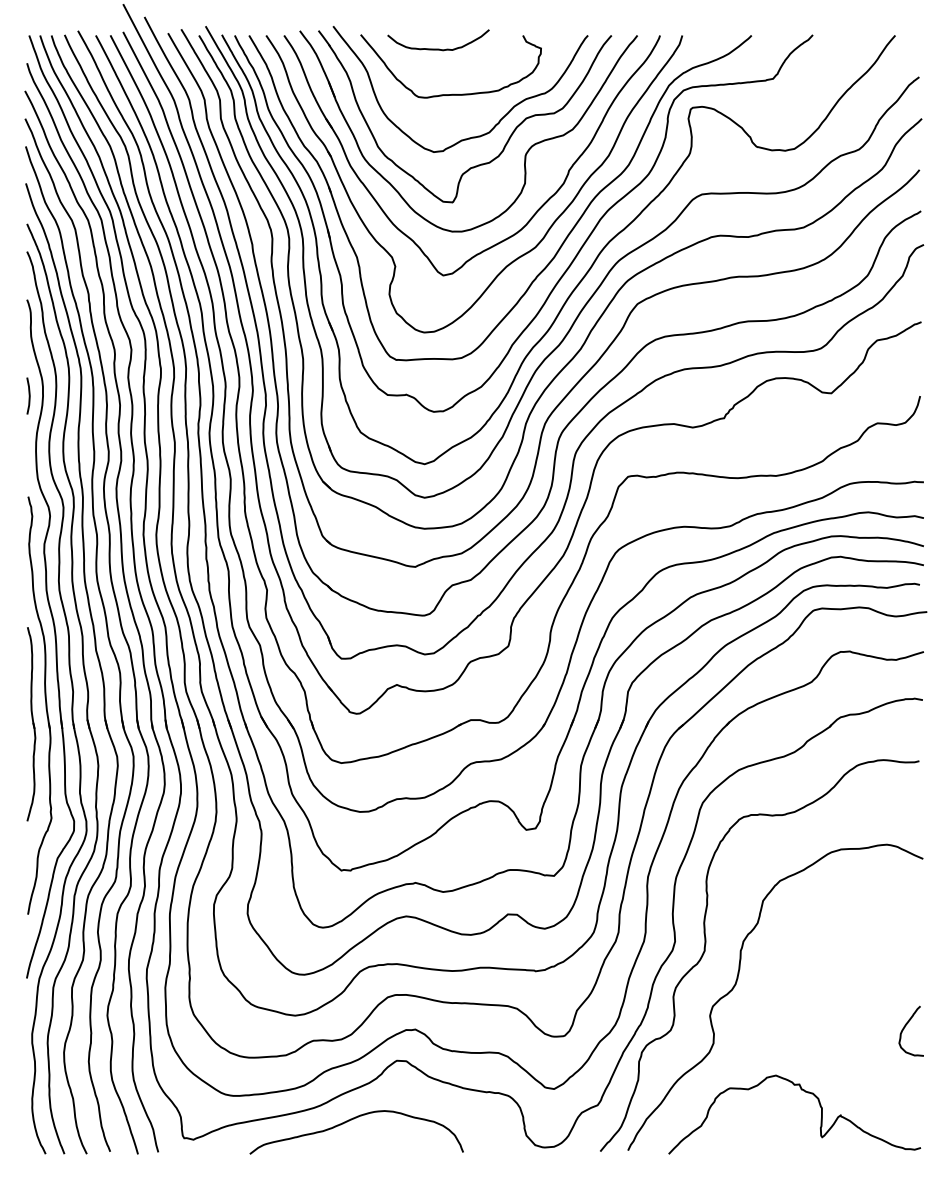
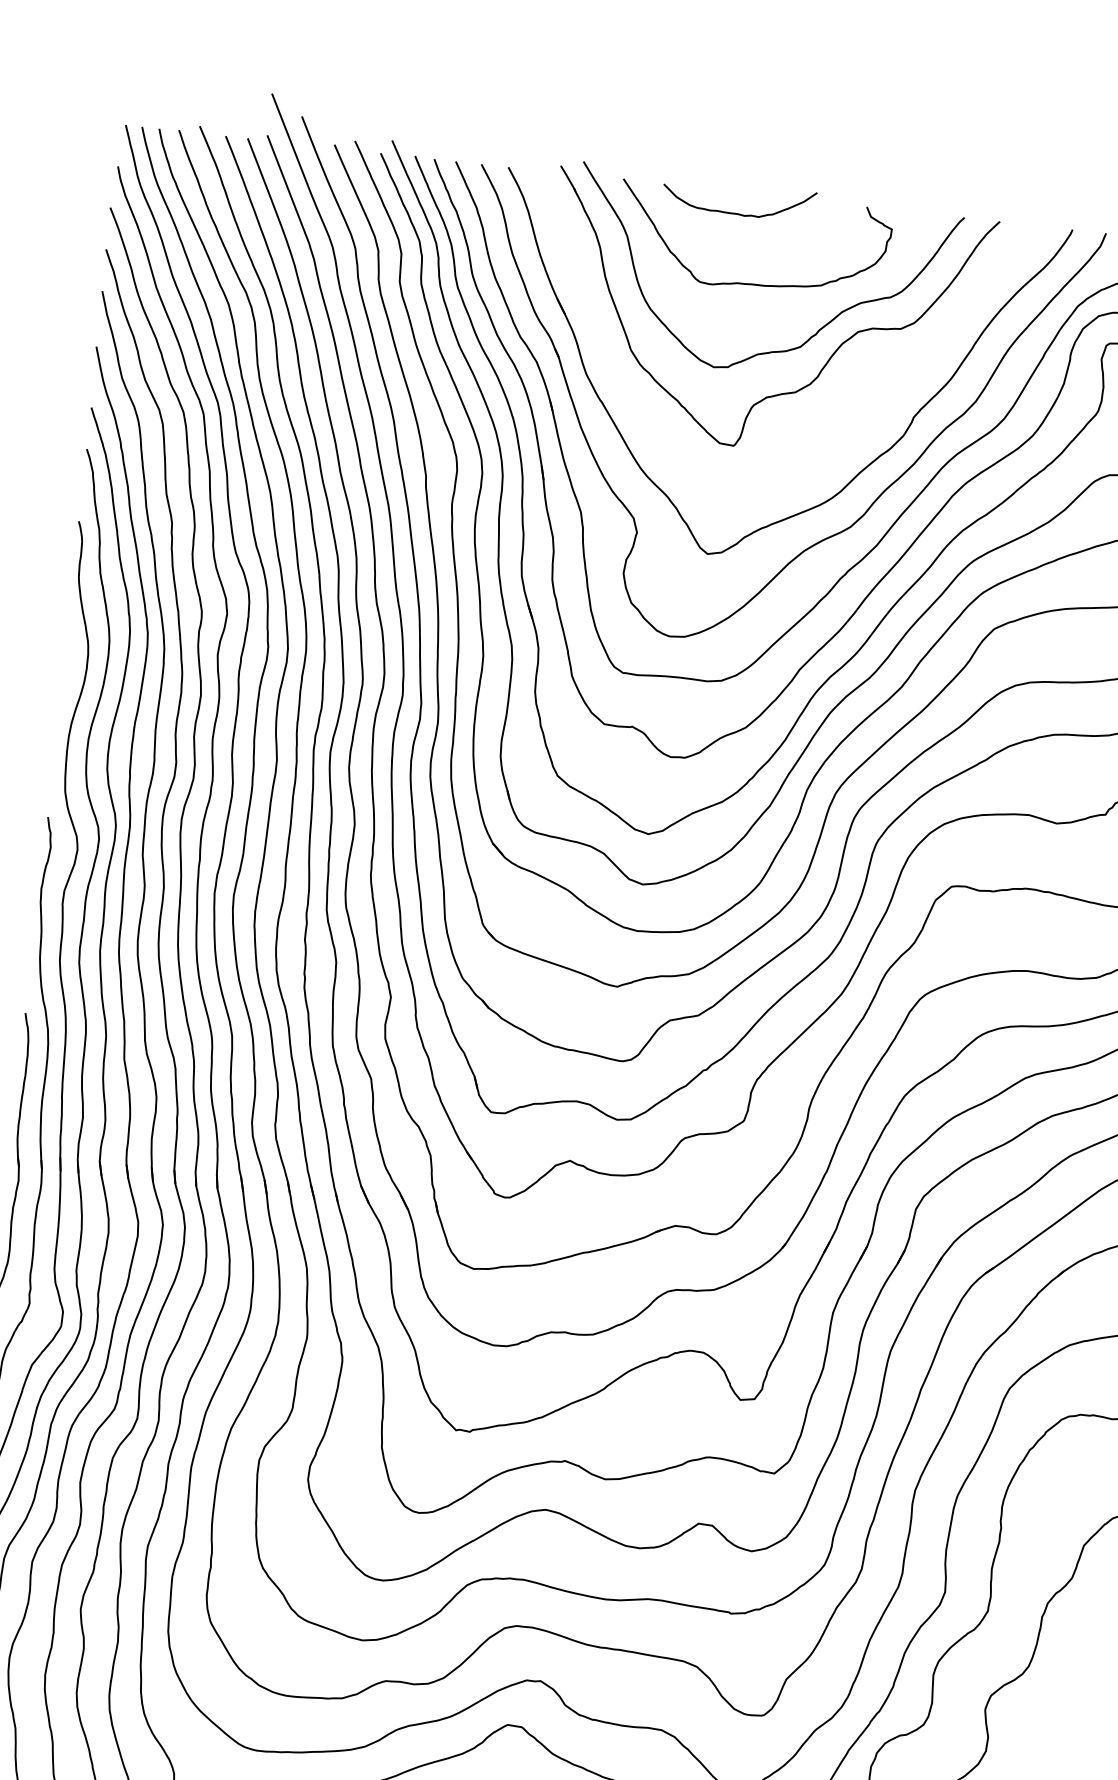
part: (524, 155) -> (849, 387), removed
curve: (28, 395) -> (65, 665), removed

